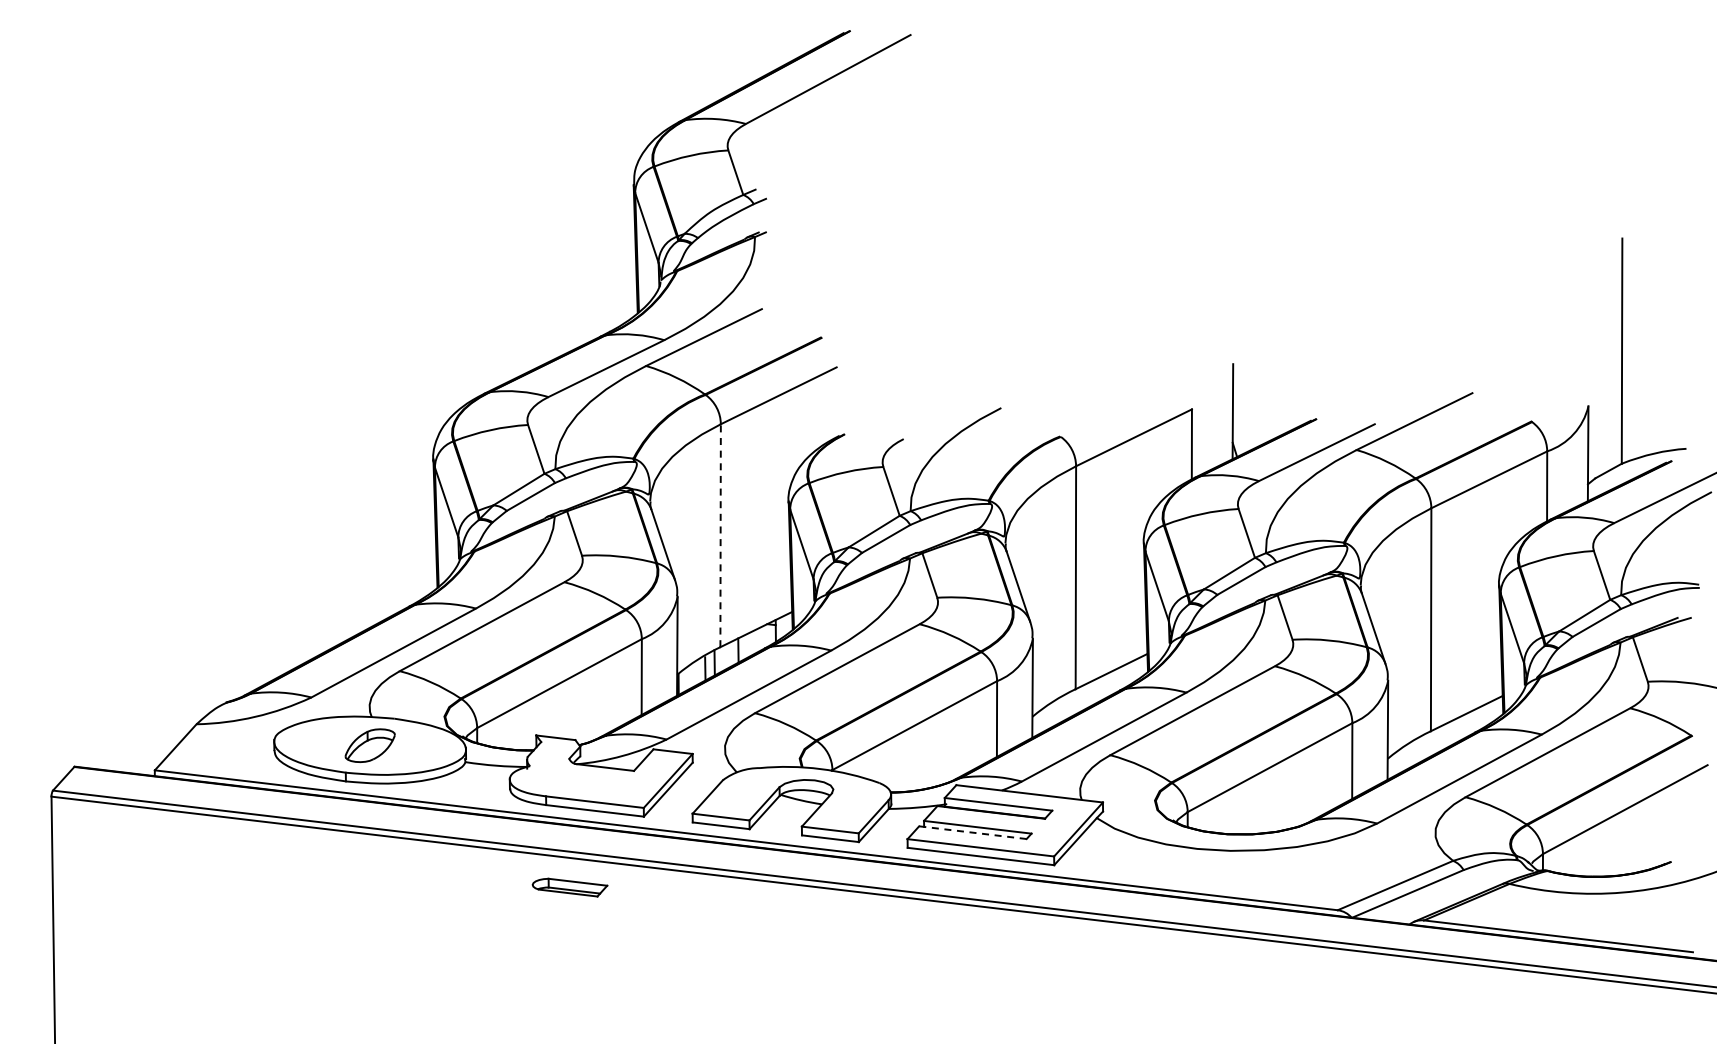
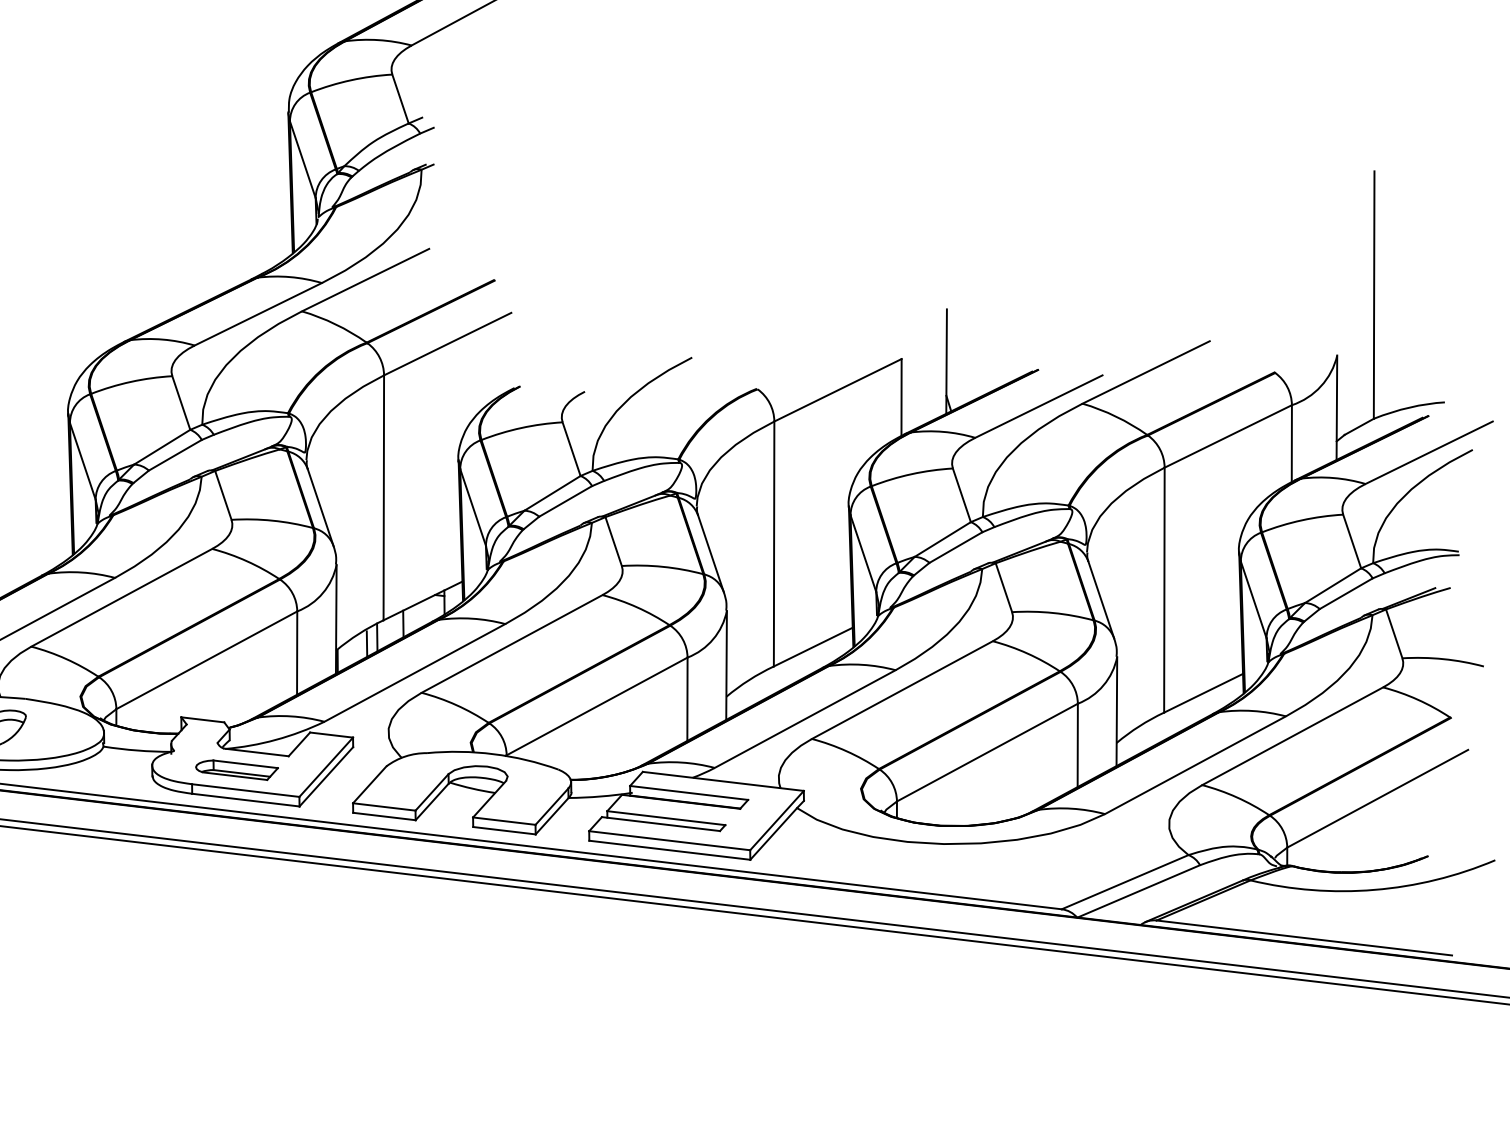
line: (720, 535) -> (383, 497), dashed -> solid
line: (972, 832) -> (660, 823), dashed -> solid
part: (569, 887) -> (236, 770), moved

